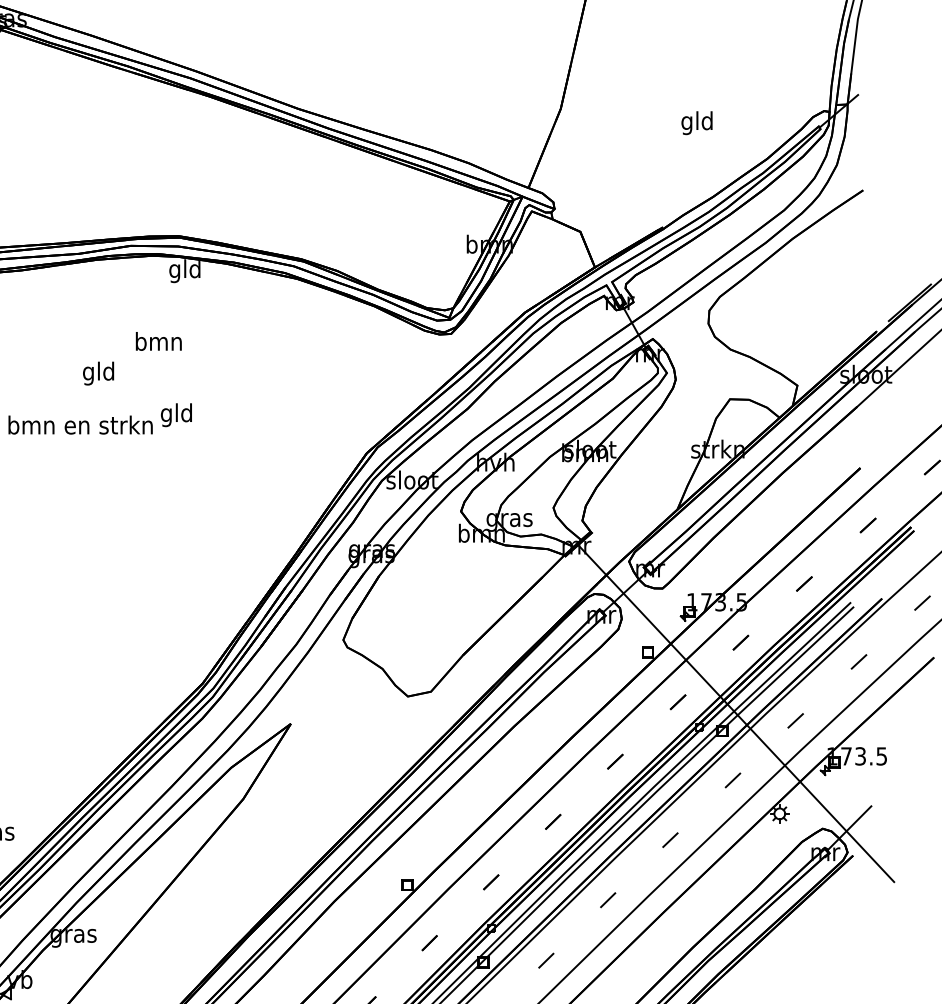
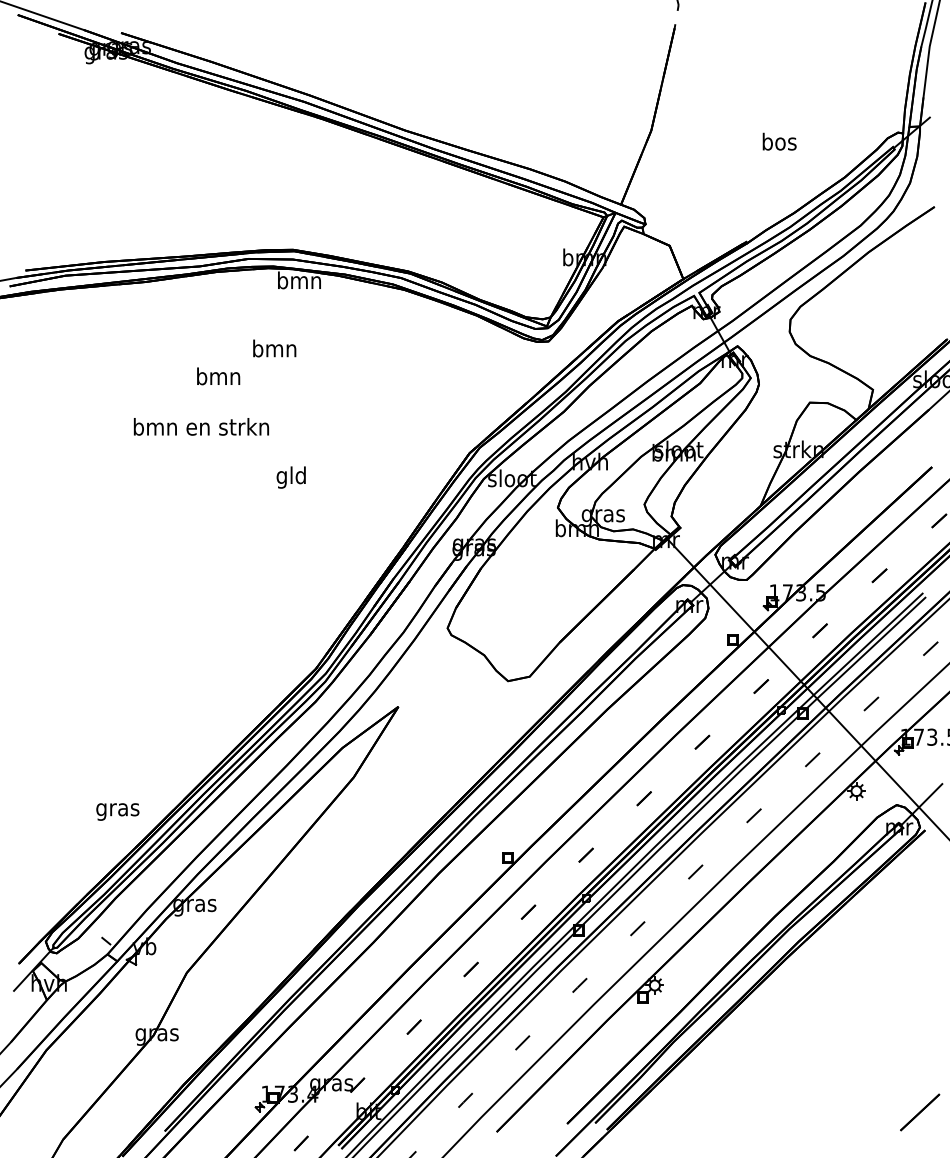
text: (697, 122) -> (779, 143), gld -> bos
text: (185, 271) -> (299, 282), gld -> bmn
text: (98, 373) -> (218, 378), gld -> bmn
text: (175, 415) -> (290, 477), moved

